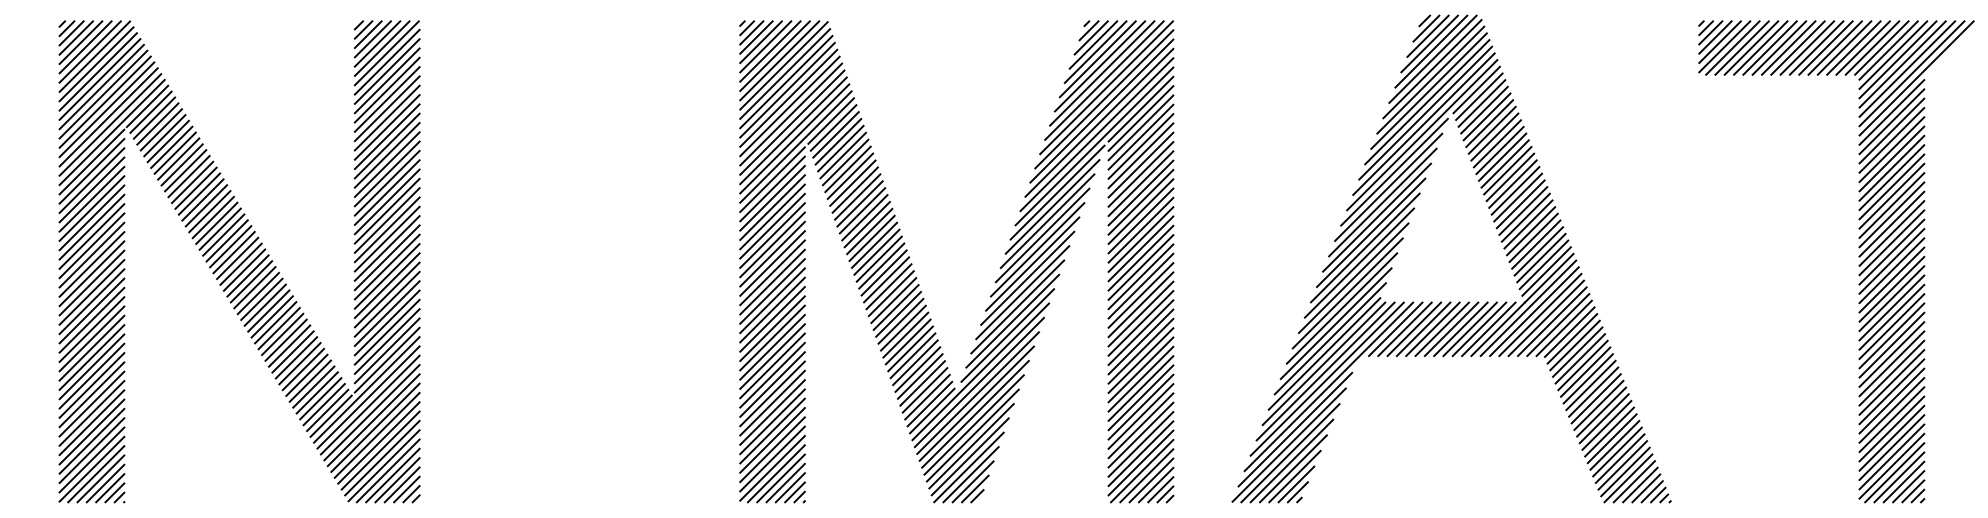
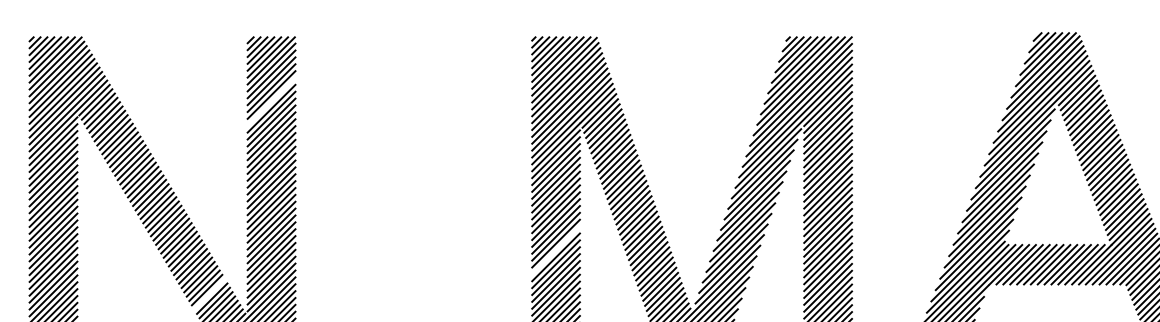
line: (386, 108) -> (271, 101), removed
line: (772, 309) -> (556, 250), removed
line: (303, 369) -> (209, 294), removed

